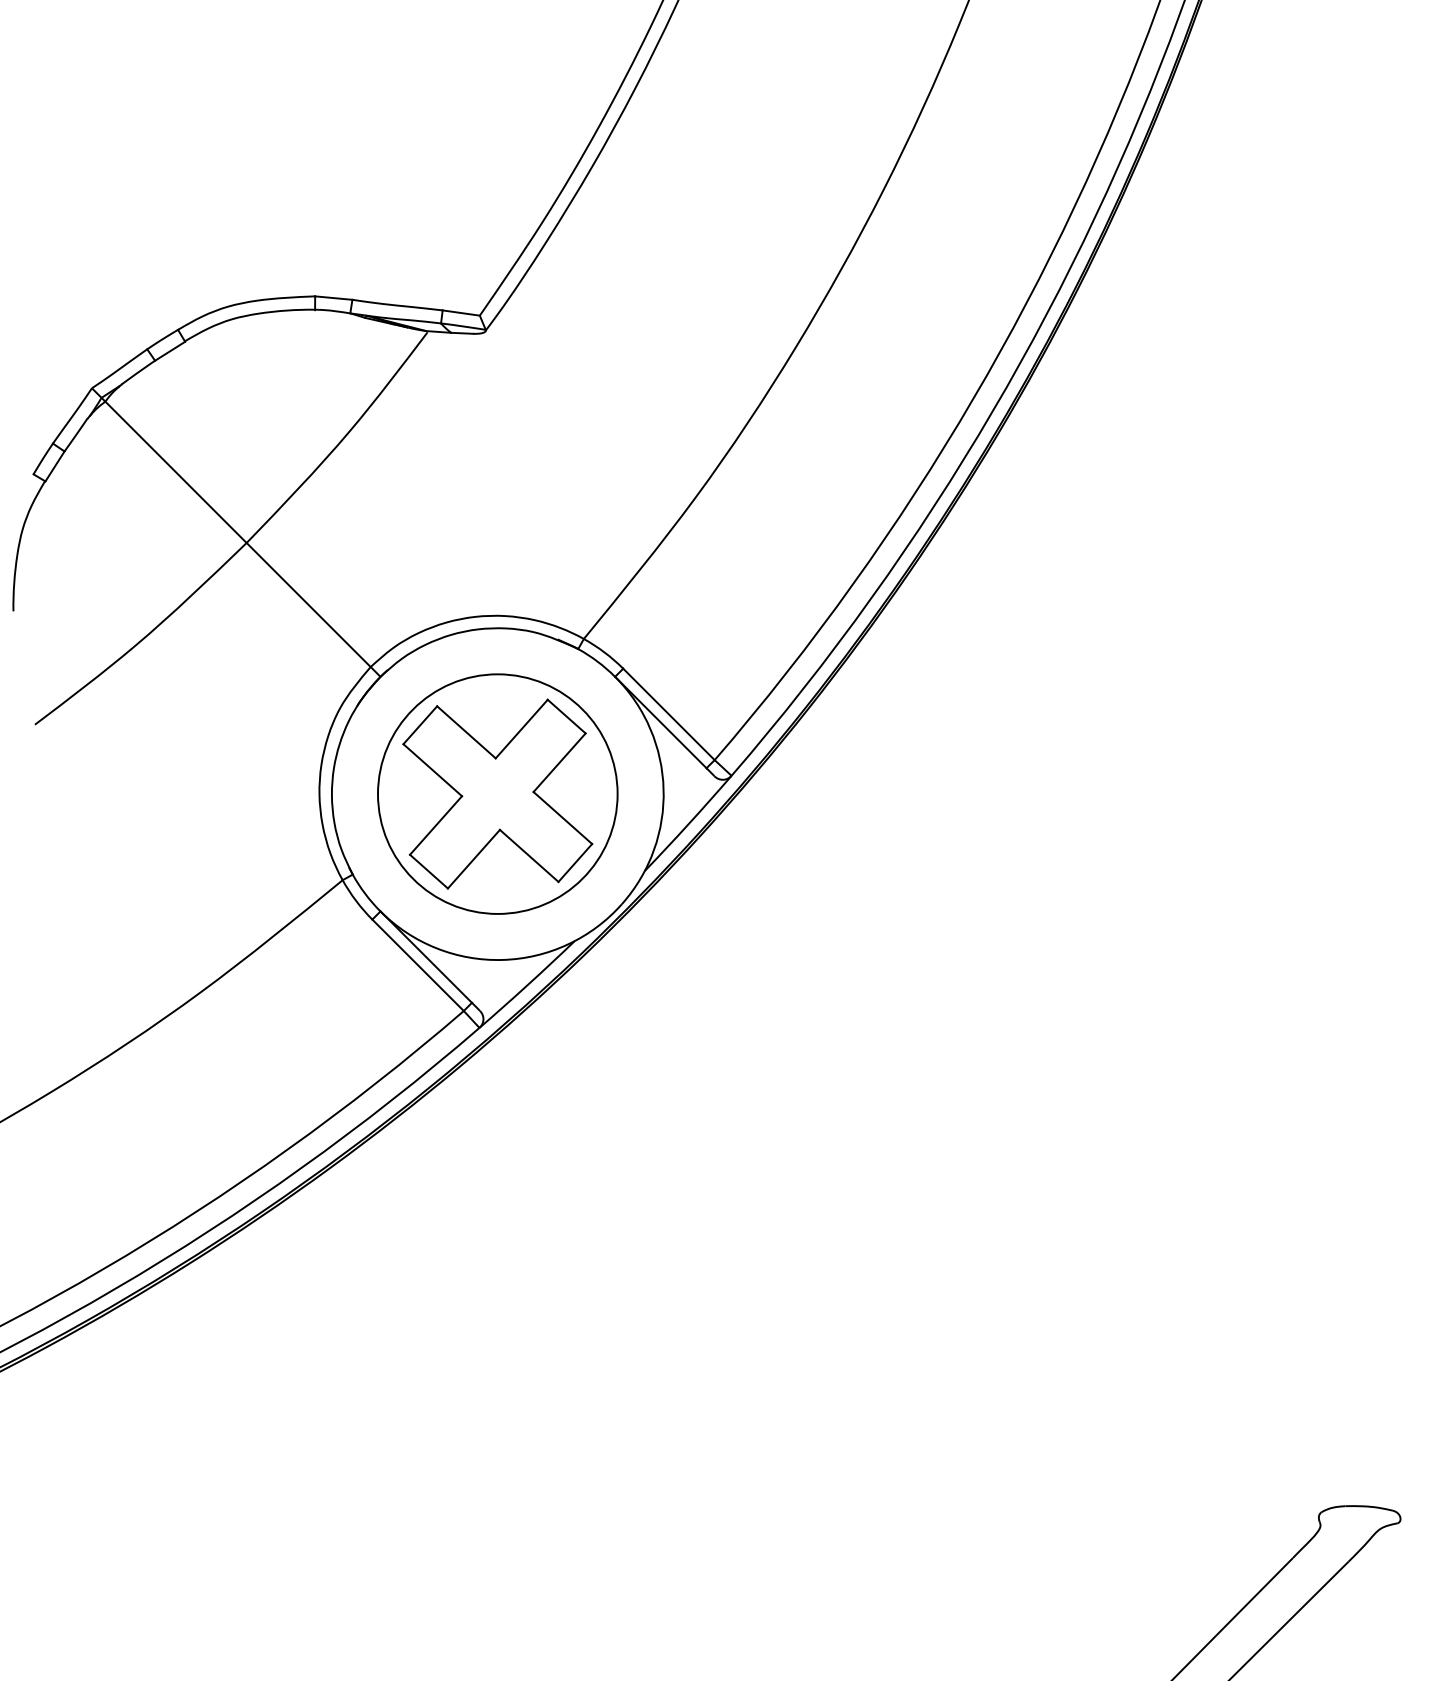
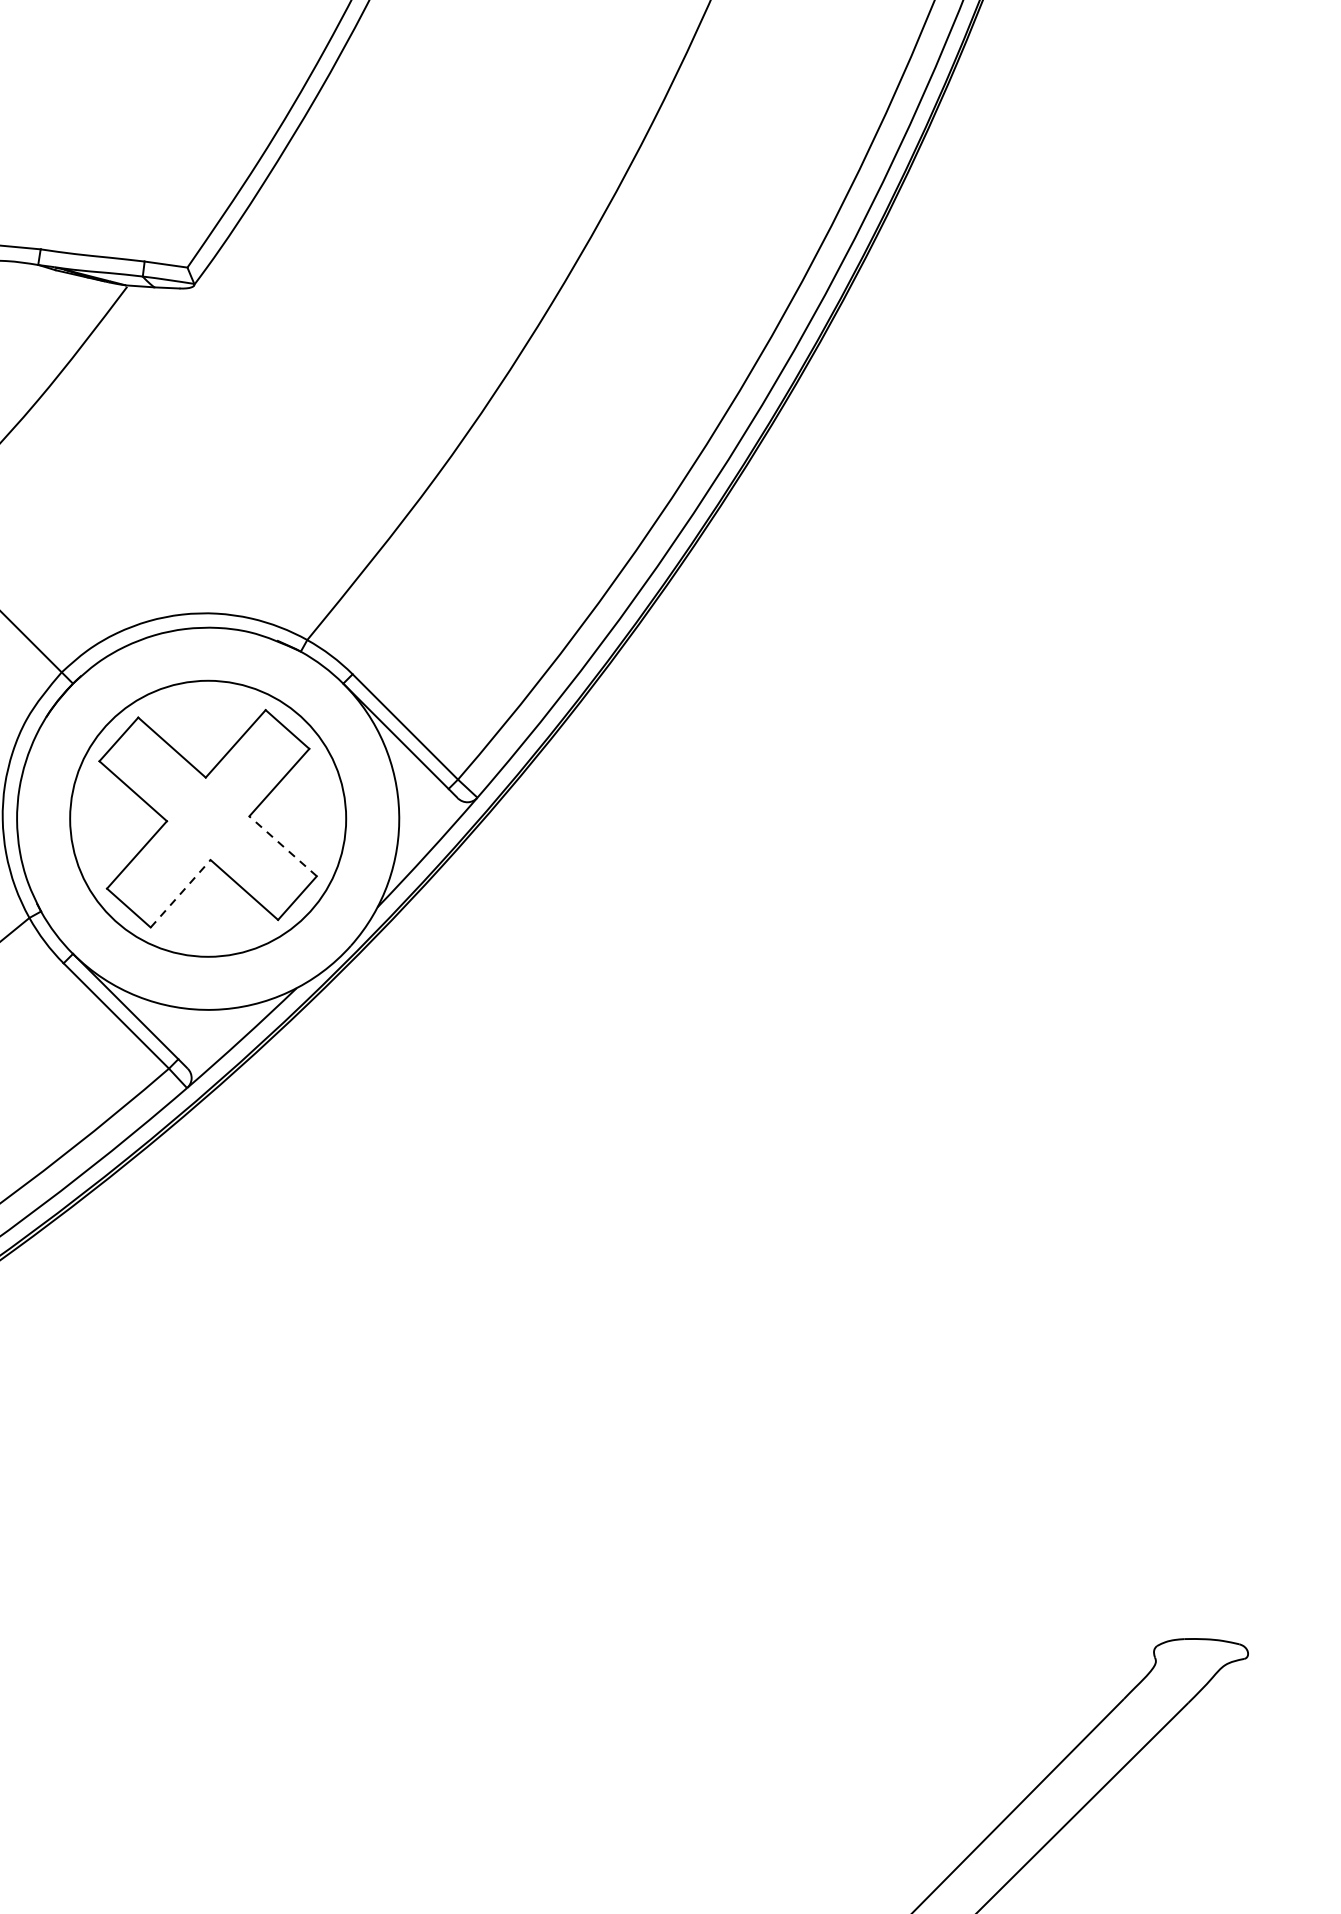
line: (562, 817) -> (282, 845), solid -> dashed
line: (474, 858) -> (181, 892), solid -> dashed

